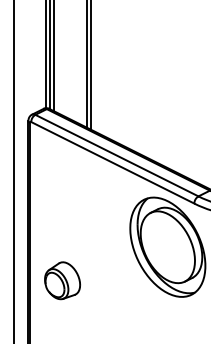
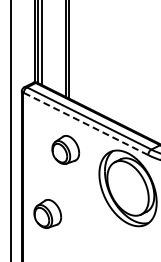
line: (113, 162) -> (86, 123), solid -> dashed
part: (85, 196) -> (65, 149), added

